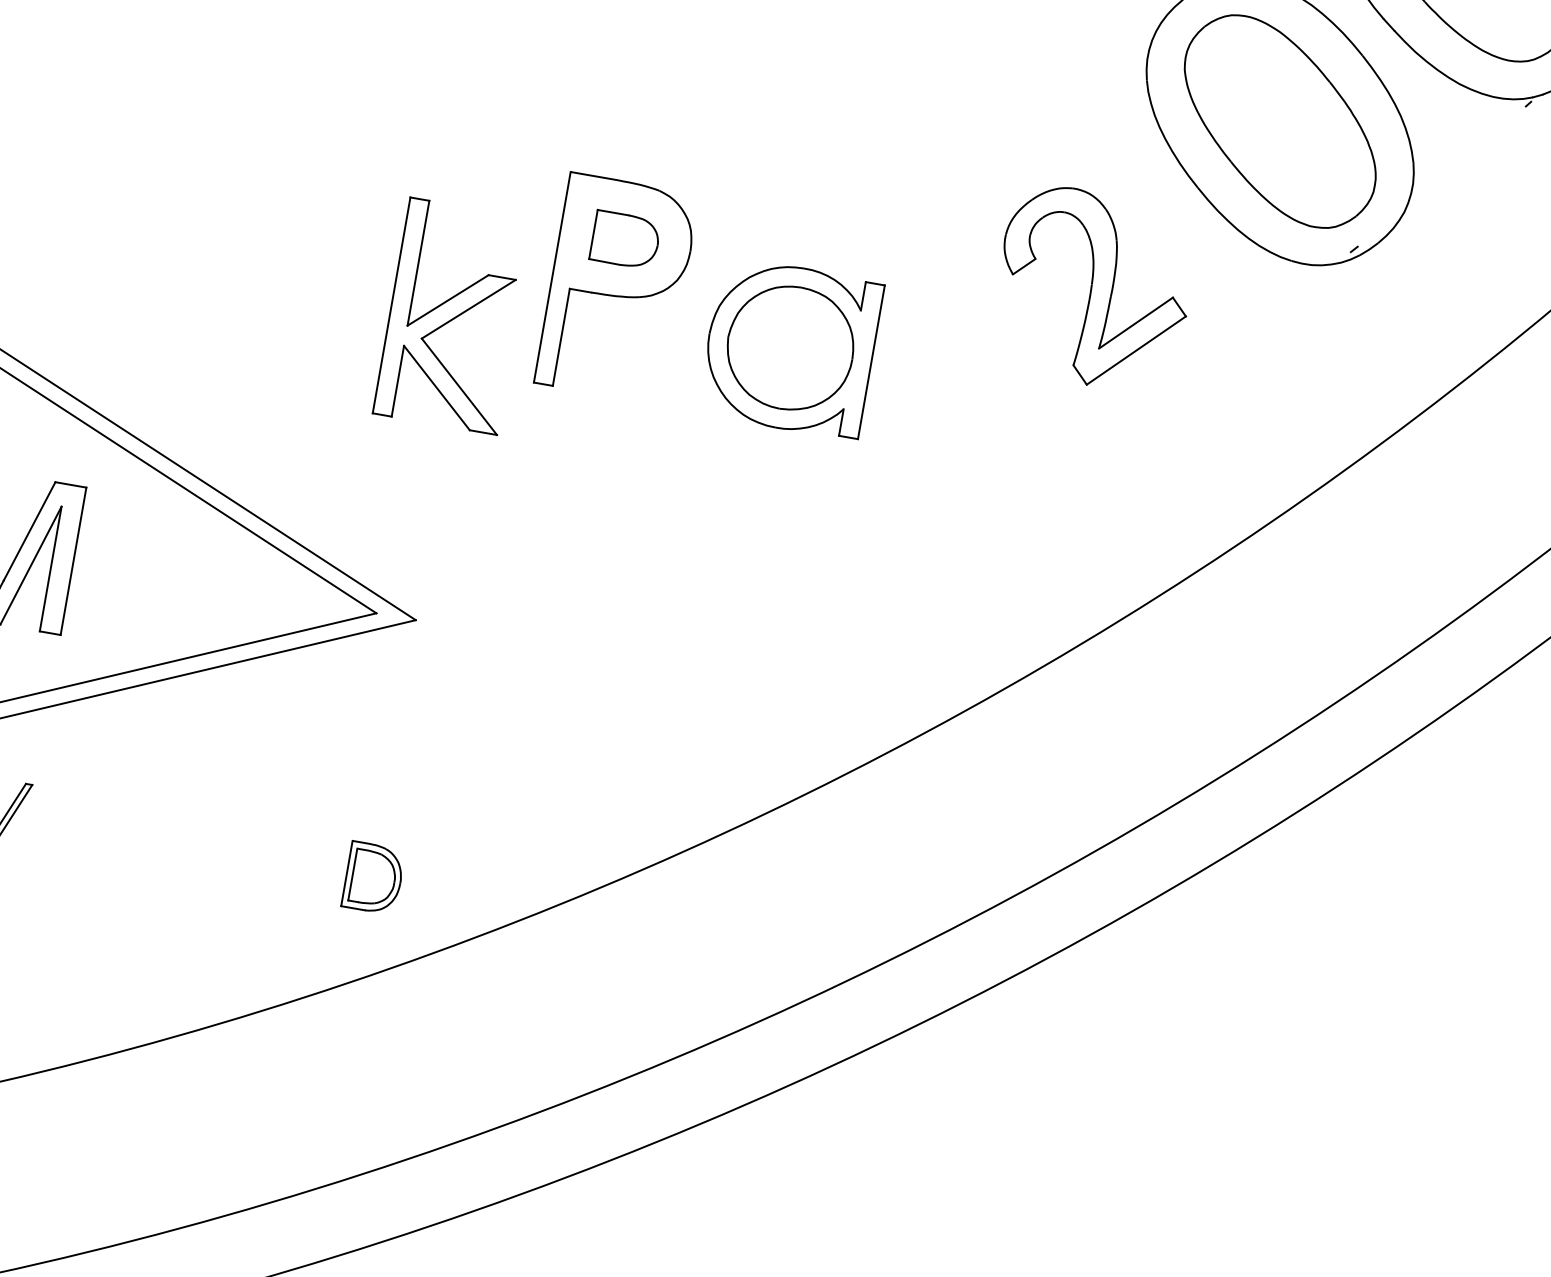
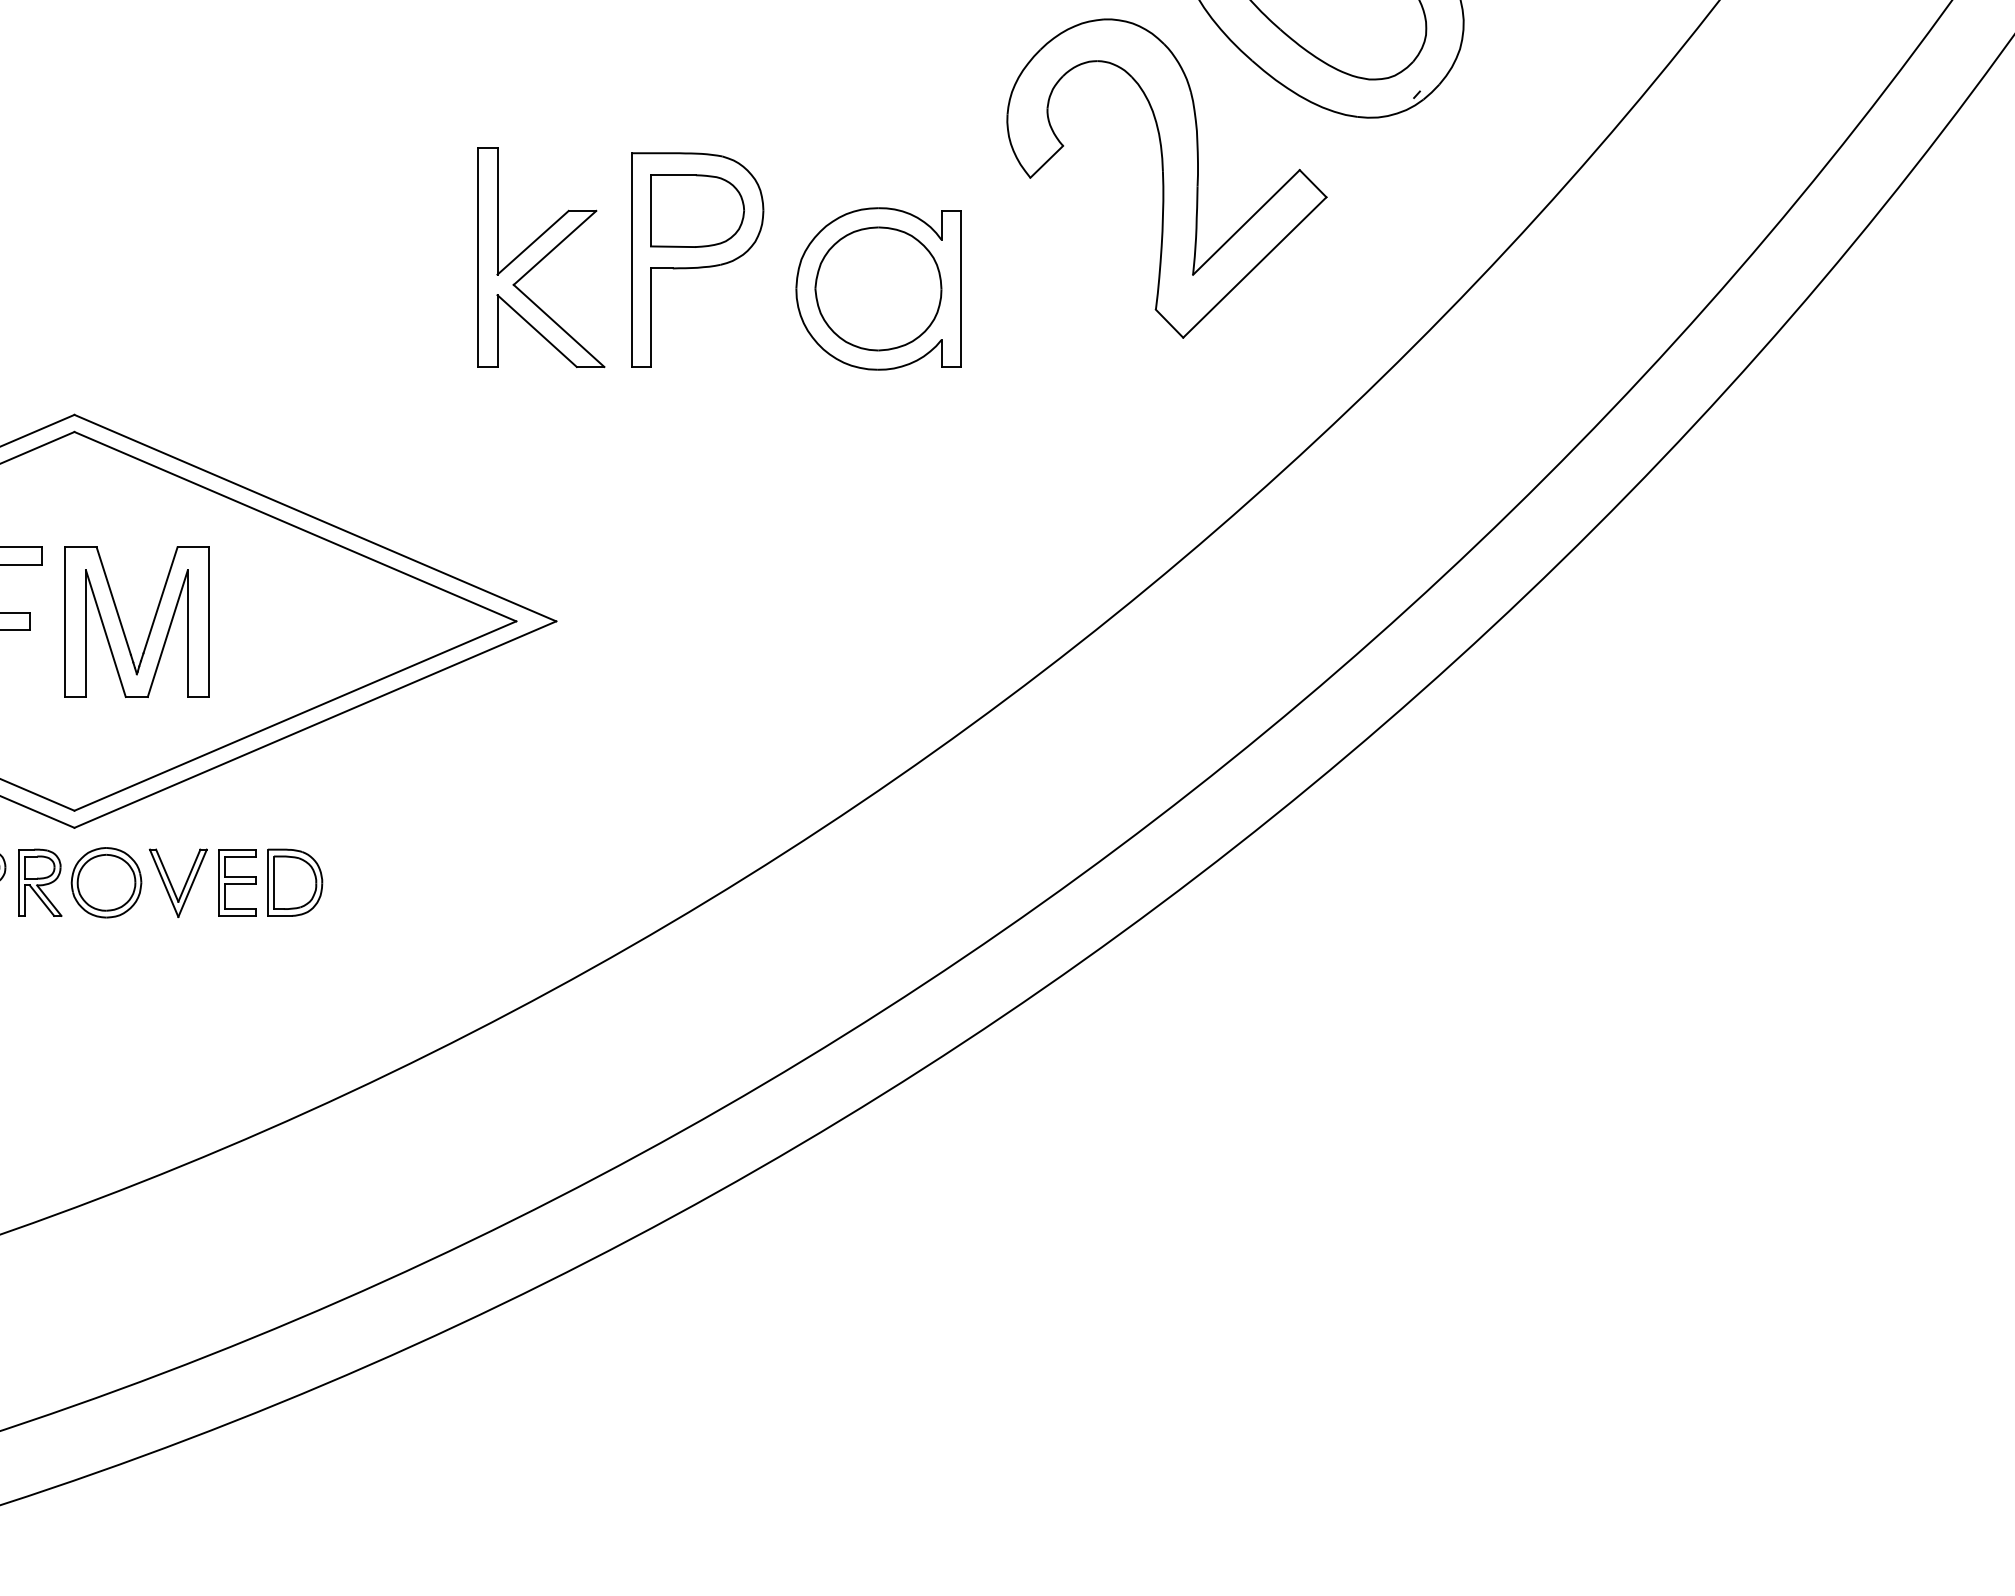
part: (625, 239) -> (697, 210), size x1.43
part: (1093, 288) -> (1166, 178), size x1.67
part: (453, 316) -> (541, 257), moved
part: (56, 822) -> (237, 882), added
part: (374, 877) -> (295, 882), moved

